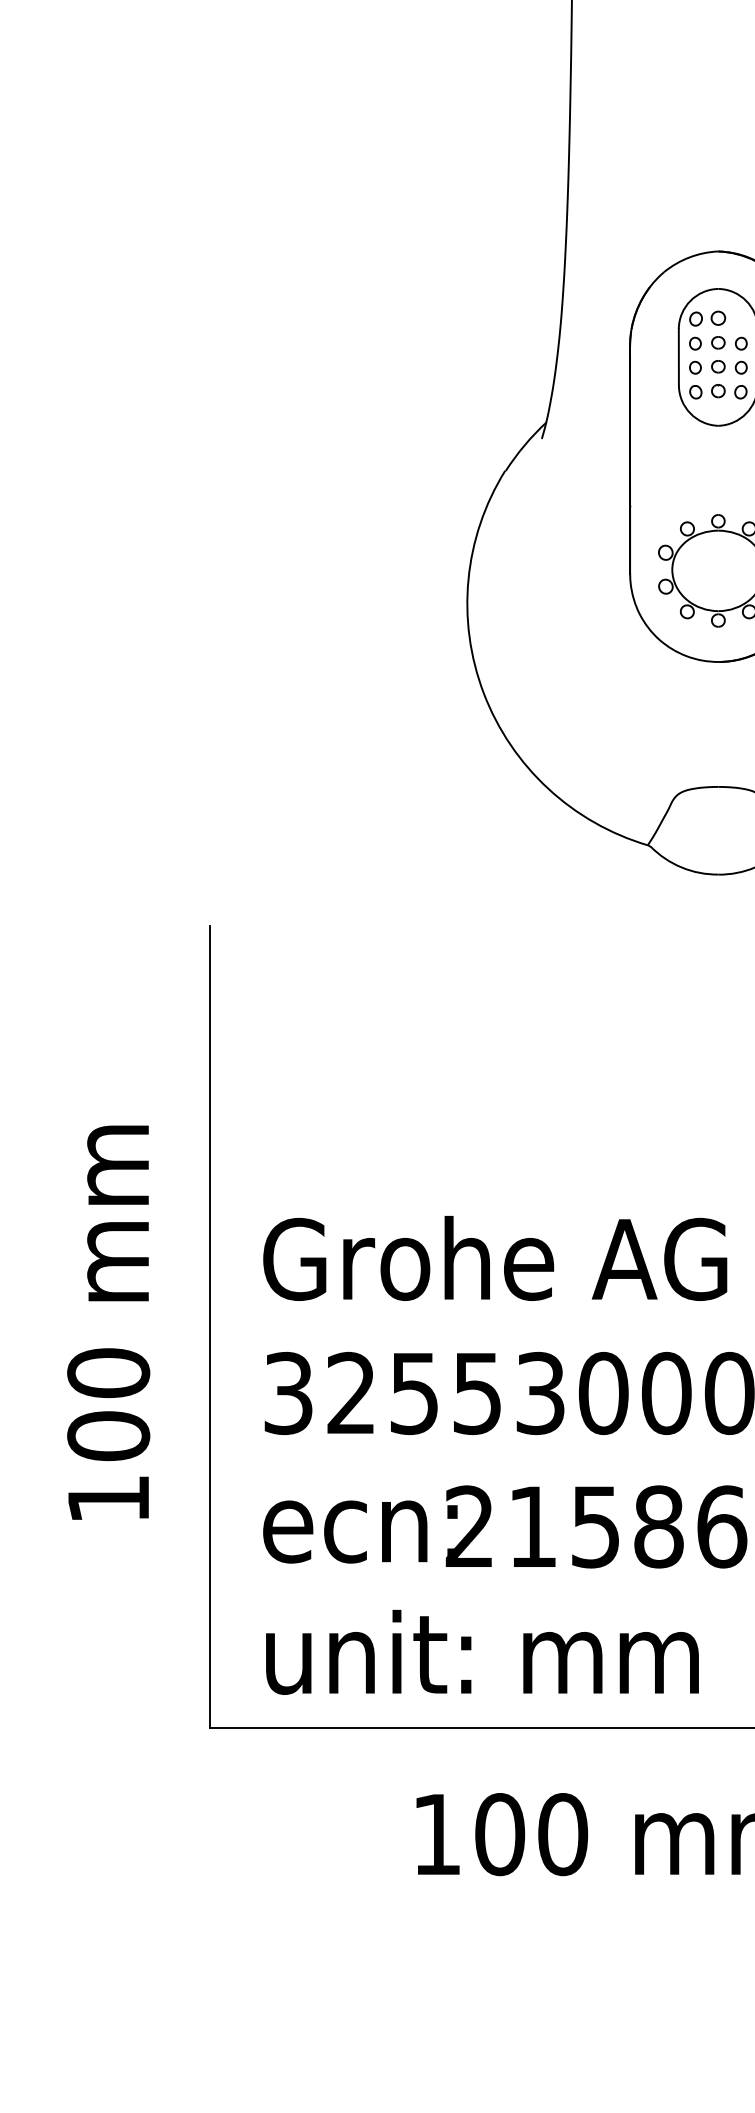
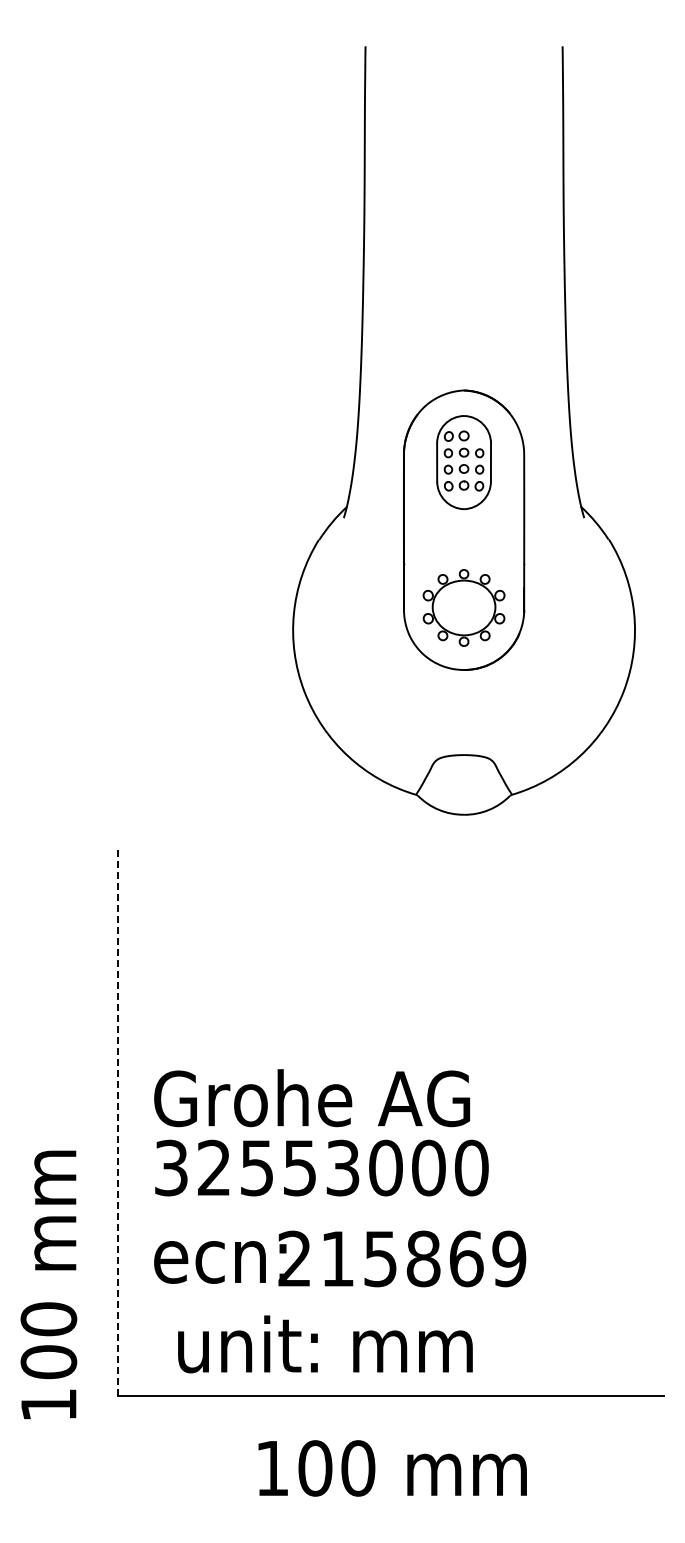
text: (494, 1258) -> (311, 1098), moved
text: (108, 1322) -> (48, 1284), moved
line: (209, 1326) -> (117, 1122), solid -> dashed
text: (482, 1652) -> (325, 1344), moved

